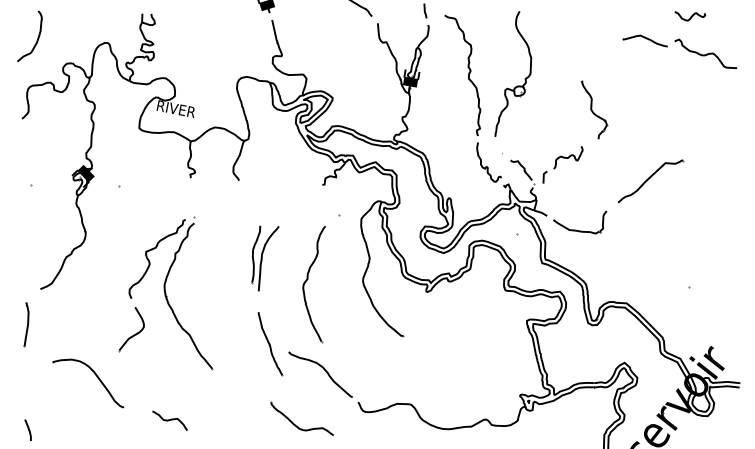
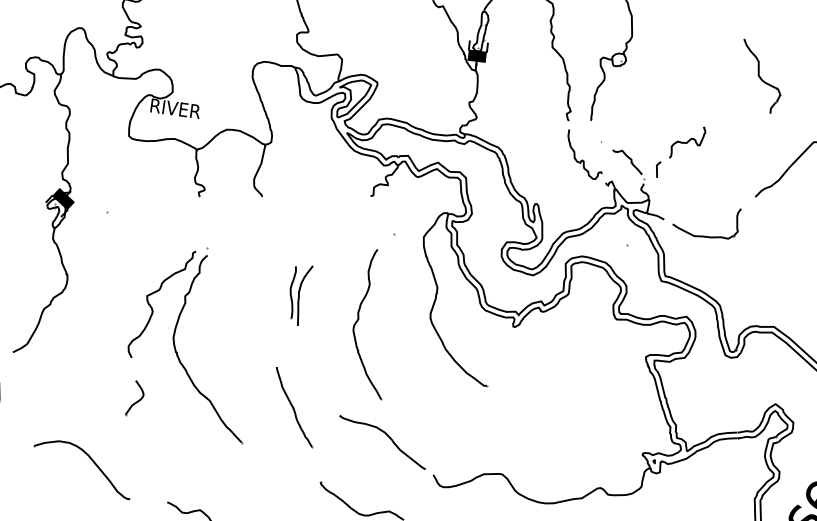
part: (594, 109) -> (763, 75), moved
part: (265, 258) -> (302, 295), size x0.7
part: (131, 329) -> (133, 397), size x0.6
part: (270, 344) -> (294, 408), moved

